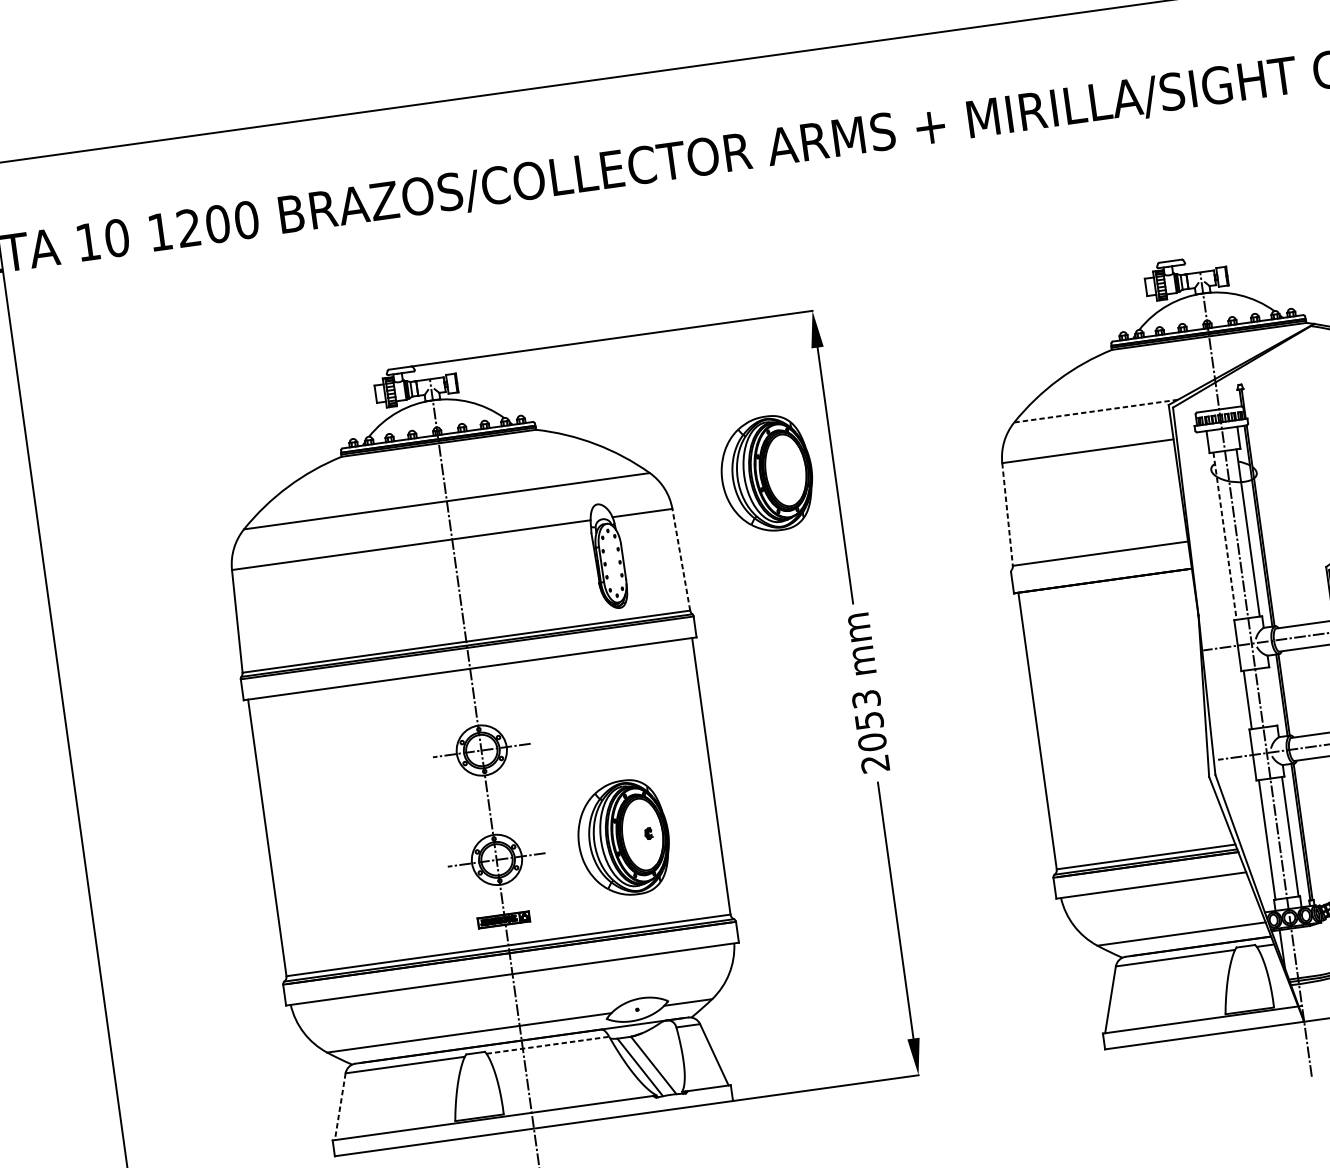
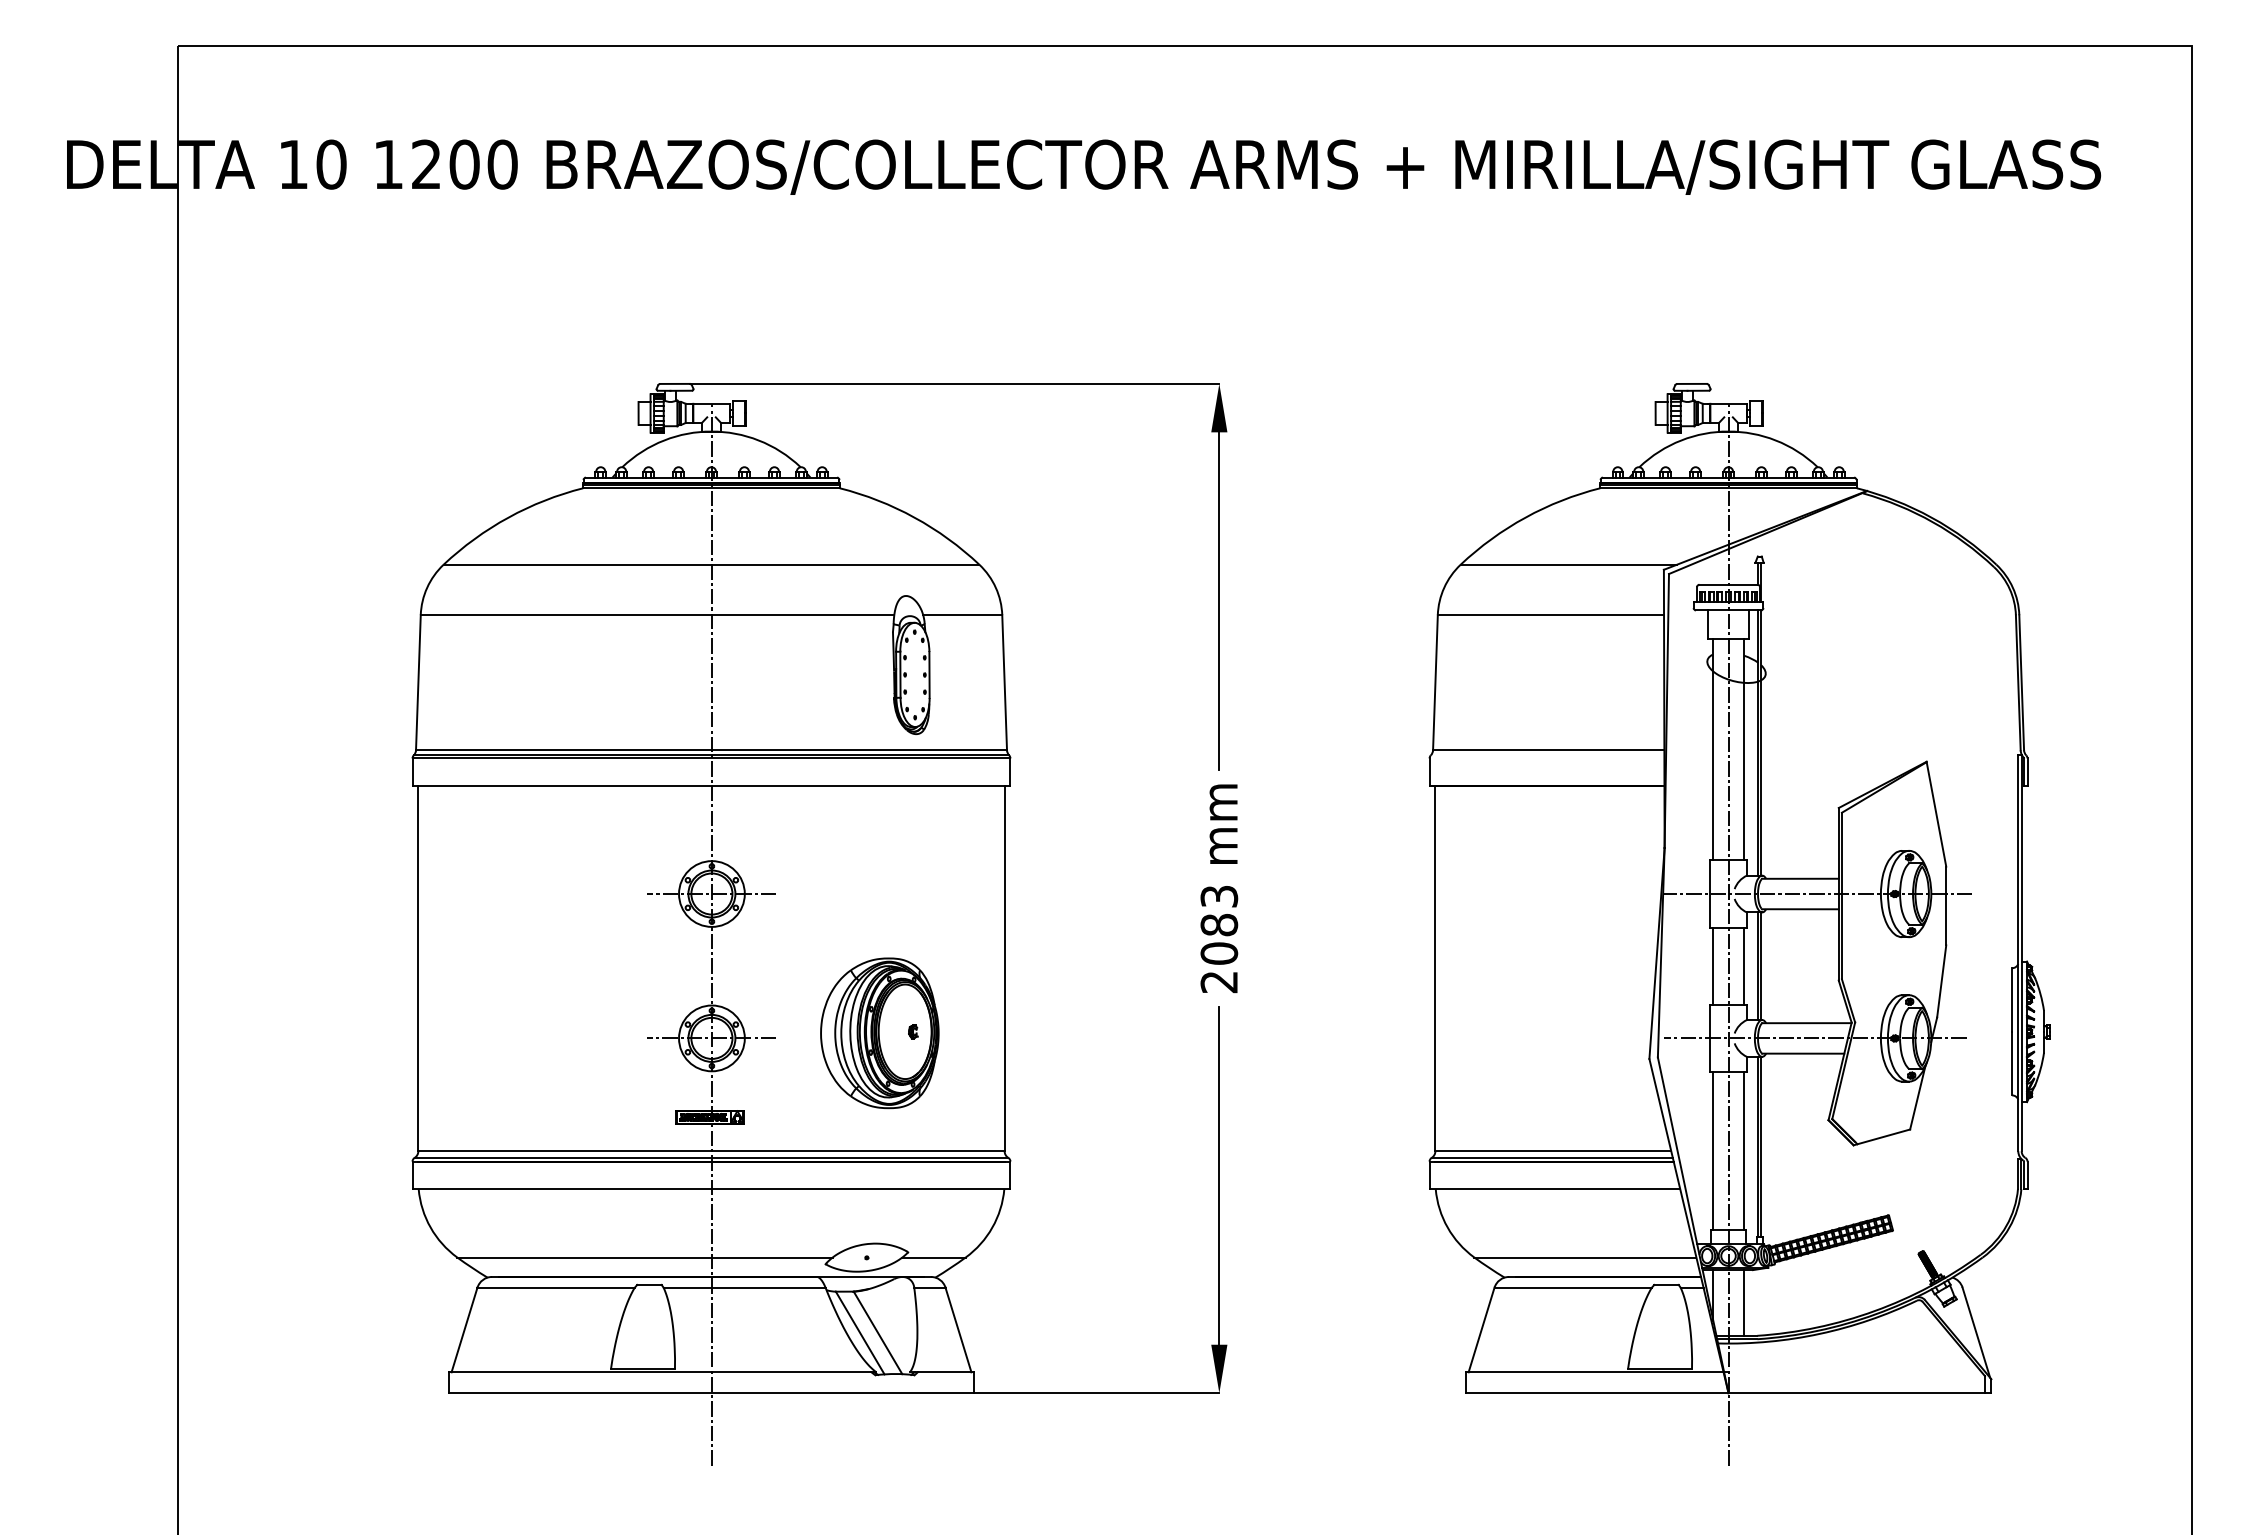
line: (1095, 410) -> (1568, 564), dashed -> solid
part: (766, 474) -> (1130, 587), removed
line: (1007, 514) -> (1435, 682), dashed -> solid
line: (1225, 536) -> (1713, 750), dashed -> solid
line: (681, 559) -> (1004, 682), dashed -> solid
line: (1270, 696) -> (1743, 965), added
text: (869, 720) -> (1219, 924), 2053 -> 2083
line: (1306, 951) -> (1743, 1302), added
line: (547, 1045) -> (744, 1287), dashed -> solid
line: (340, 1107) -> (464, 1330), dashed -> solid

